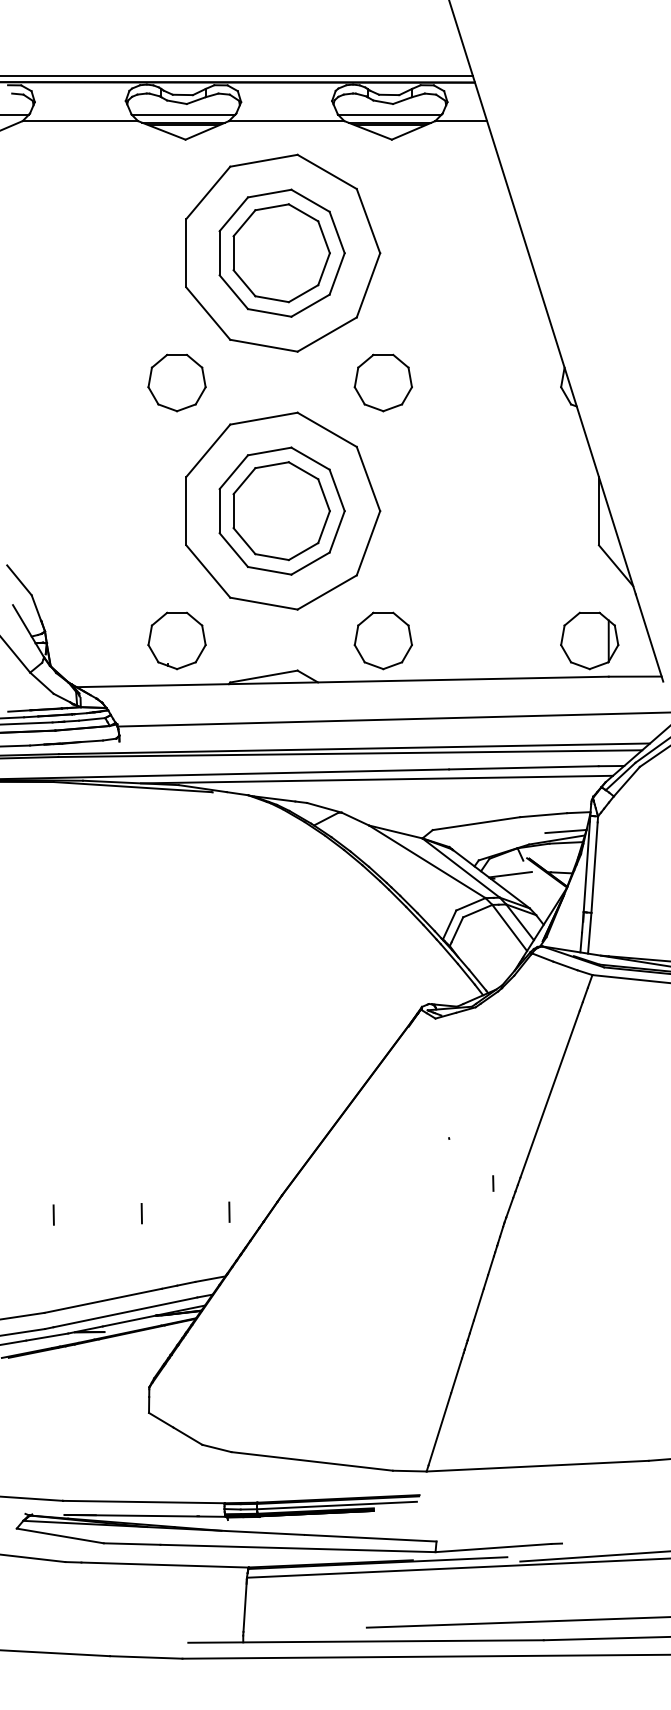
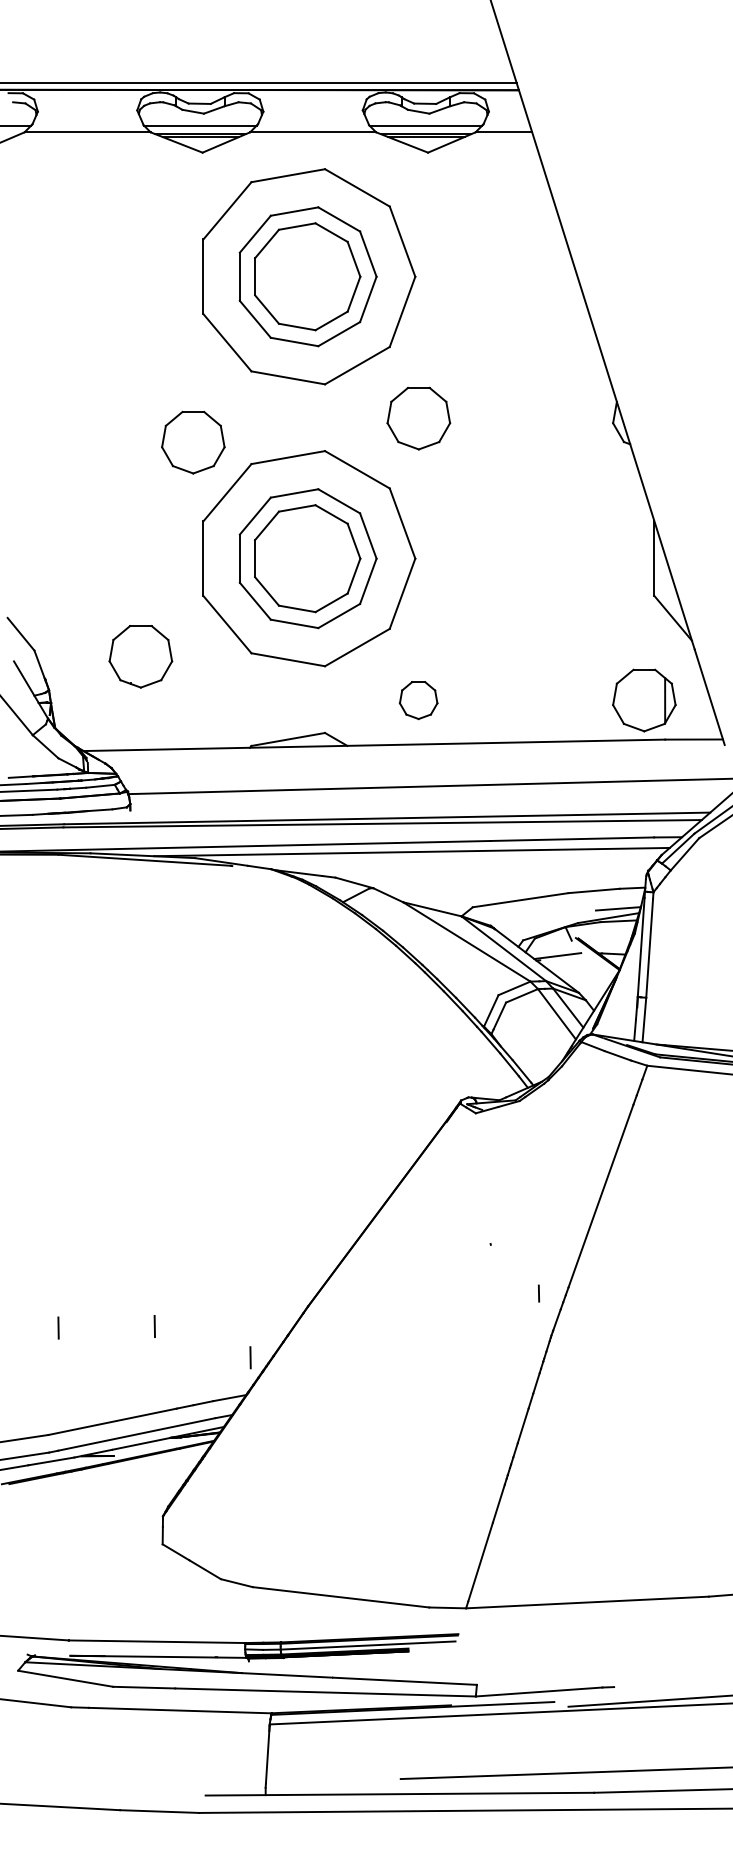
part: (176, 382) -> (192, 442), moved
part: (176, 640) -> (140, 656), moved
part: (382, 640) -> (417, 700), size x0.6
line: (229, 1211) -> (250, 1356), moved

